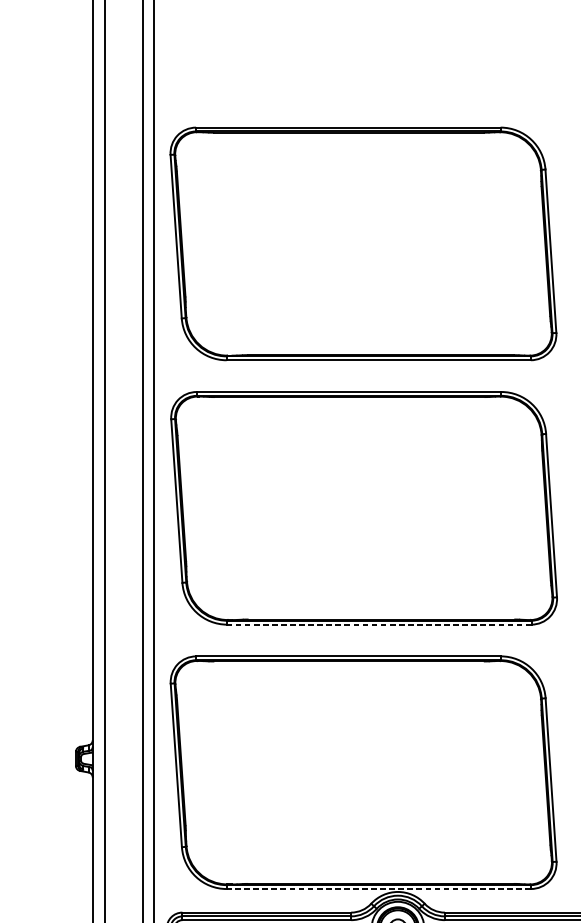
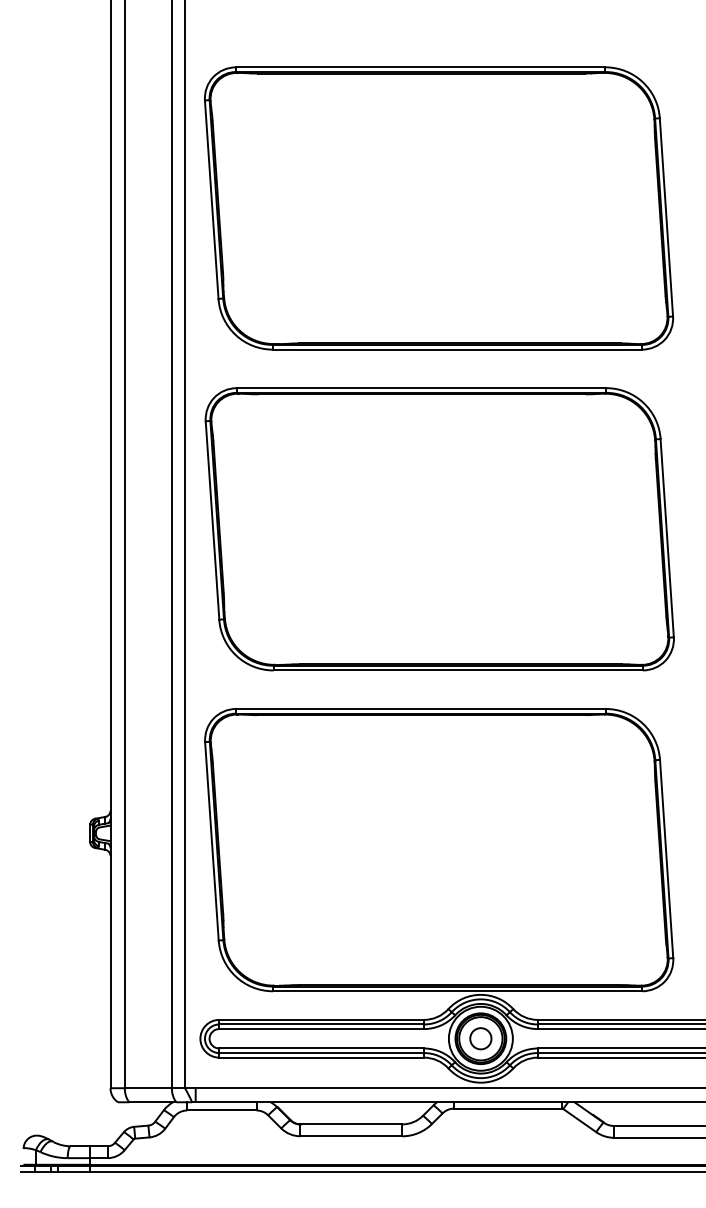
line: (379, 624) -> (458, 670), dashed -> solid
line: (378, 889) -> (457, 991), dashed -> solid

